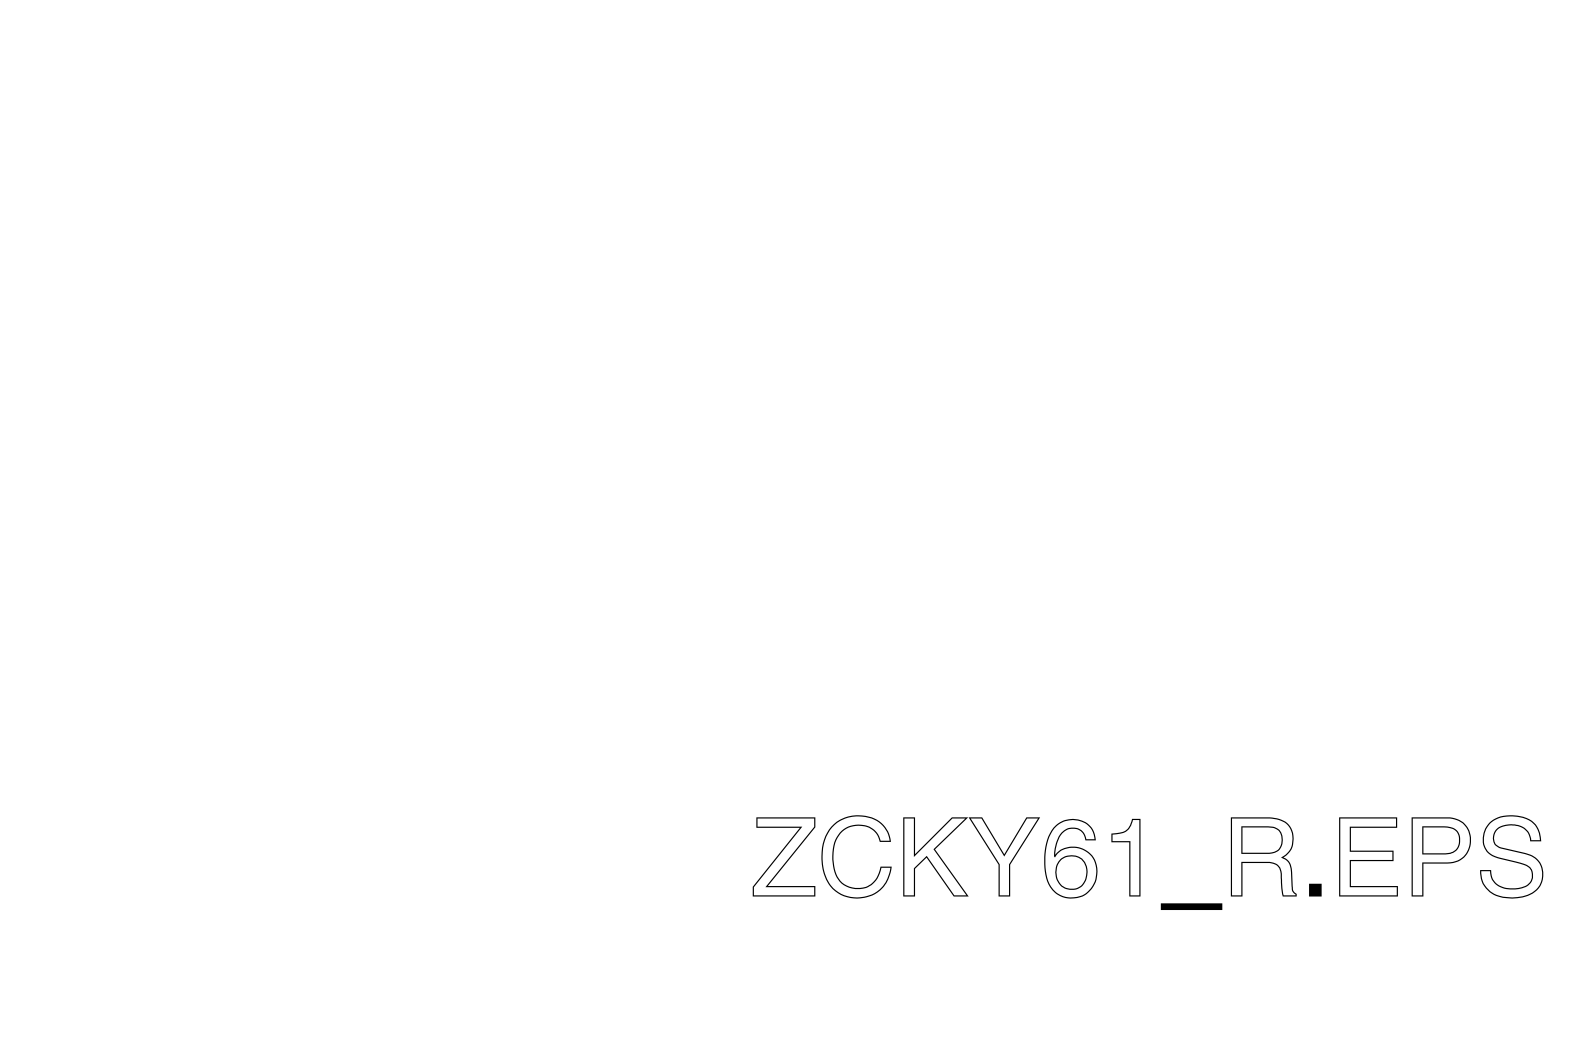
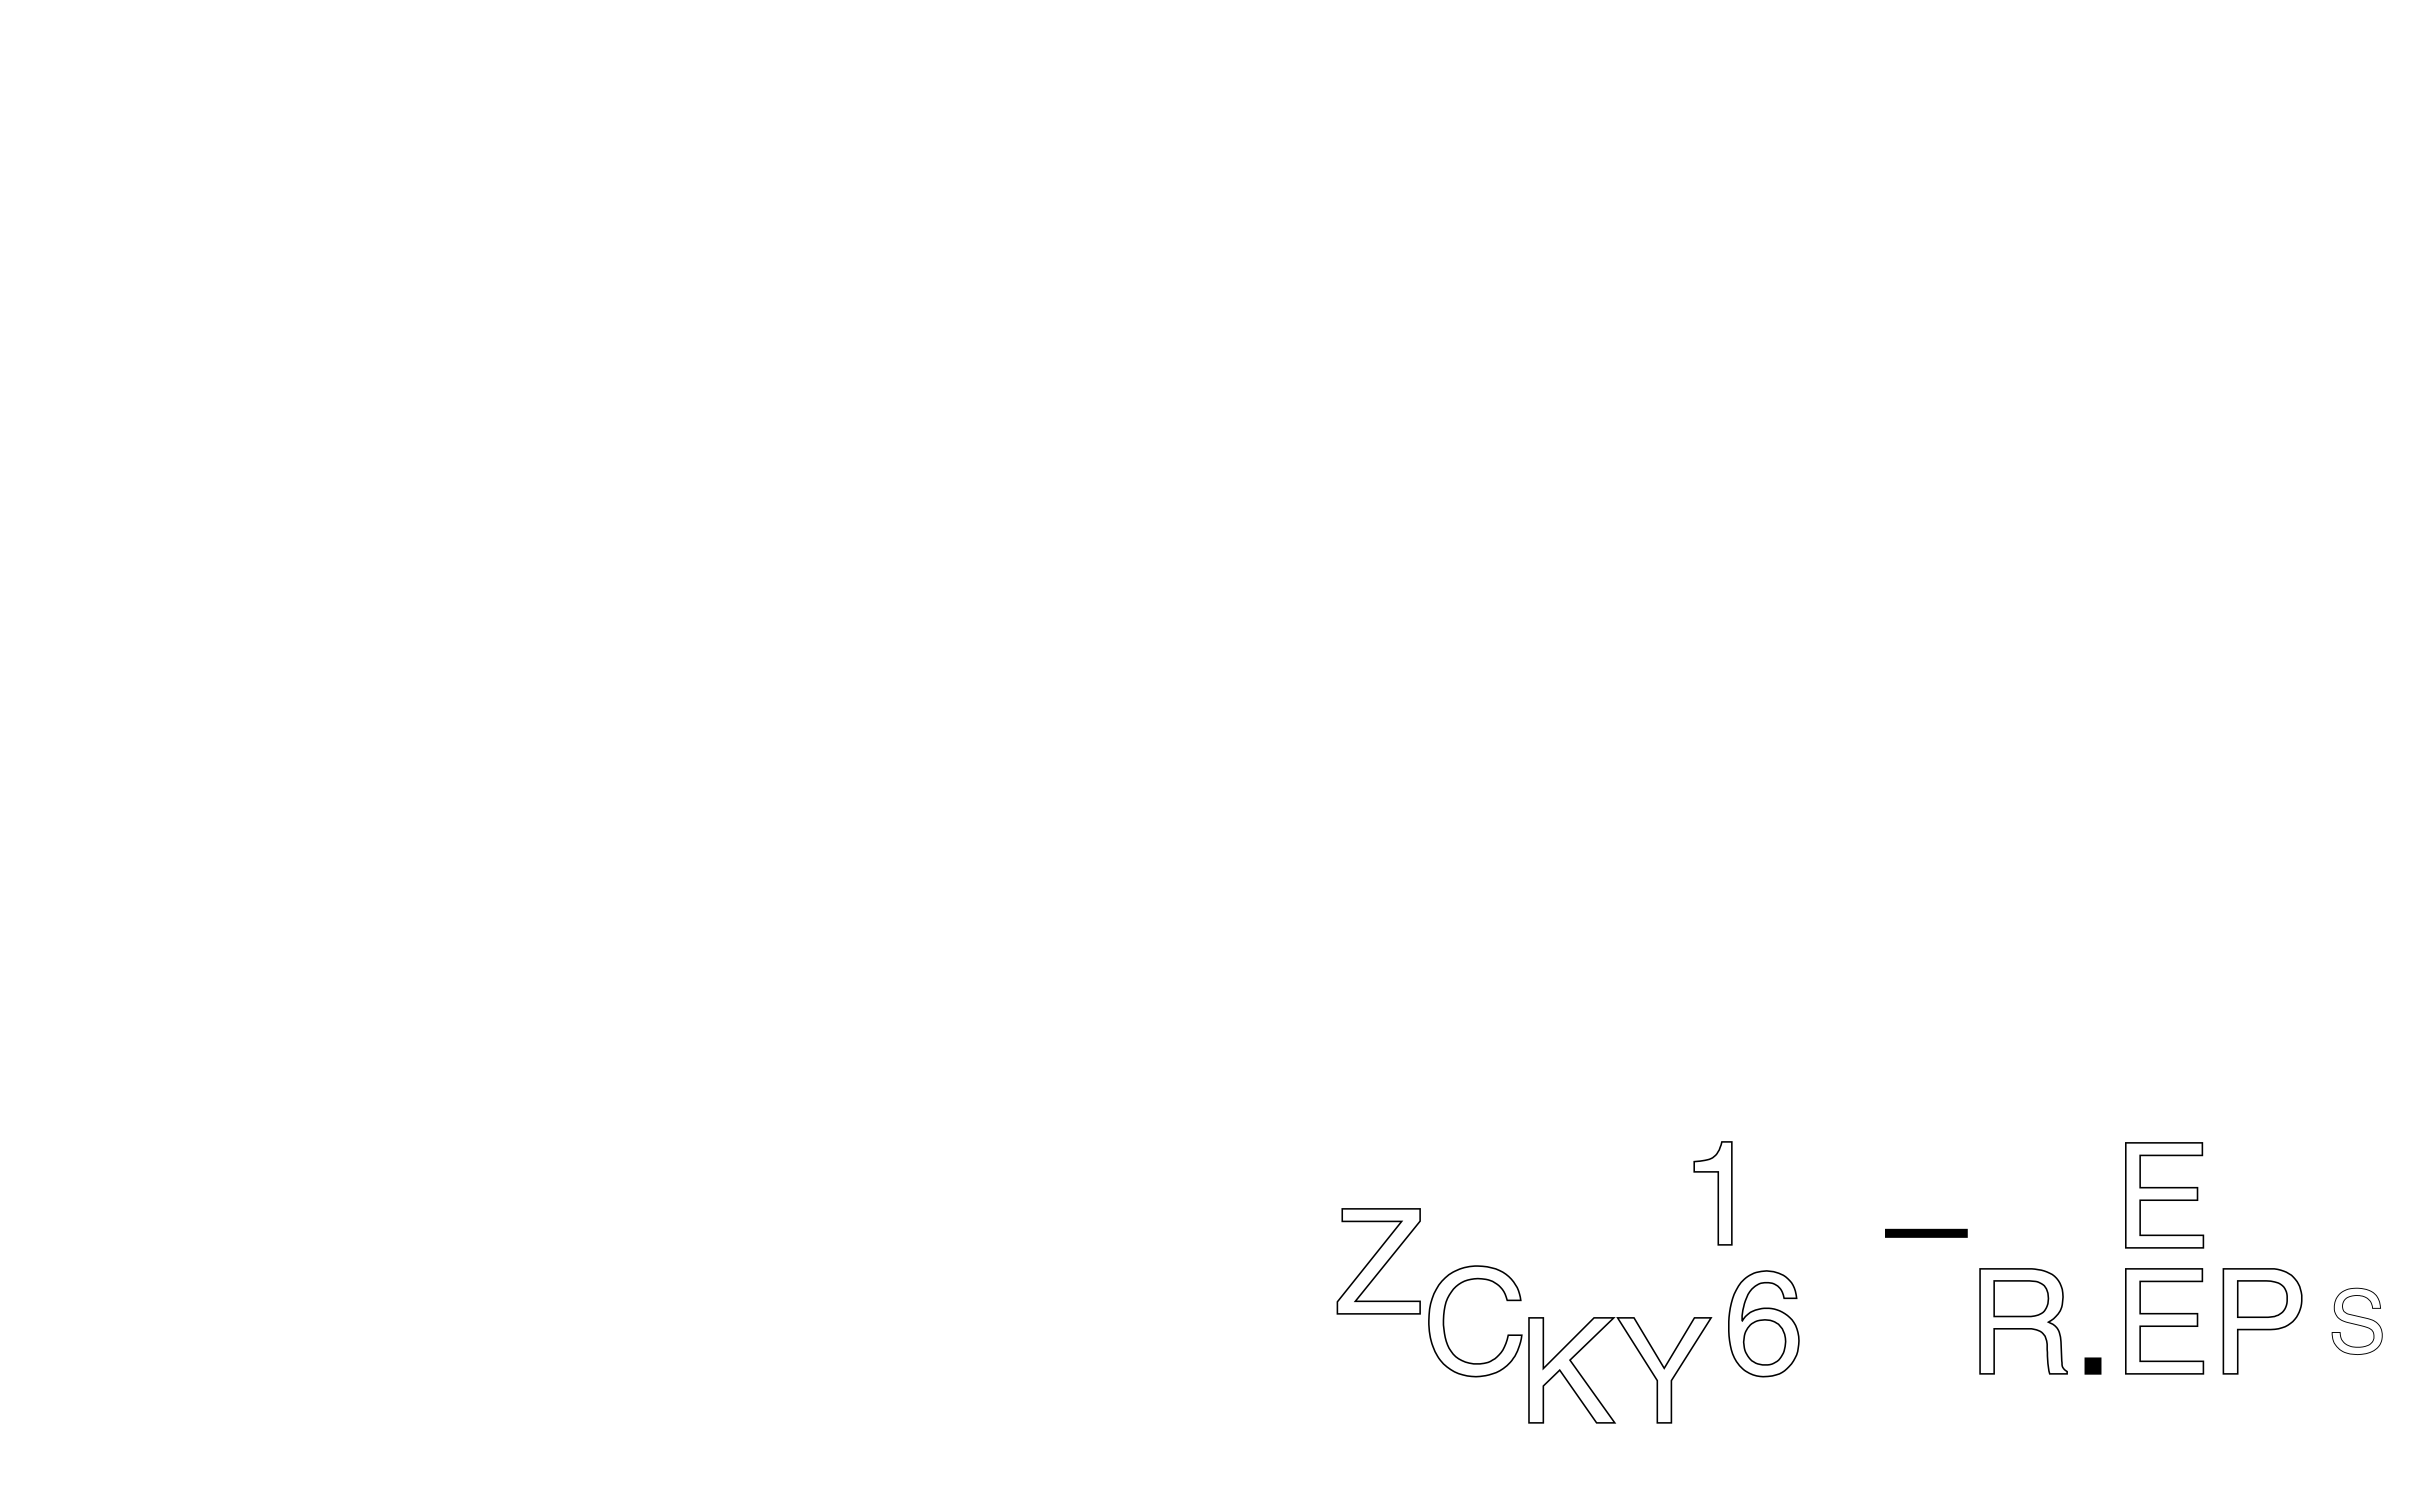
part: (1368, 763) -> (2164, 1195), added
part: (987, 847) -> (1641, 1357), moved
part: (783, 857) -> (1378, 1261), moved
part: (1125, 857) -> (1712, 1193), moved
part: (1511, 857) -> (2356, 1321), size x0.6
part: (1191, 906) -> (1926, 1232), moved

